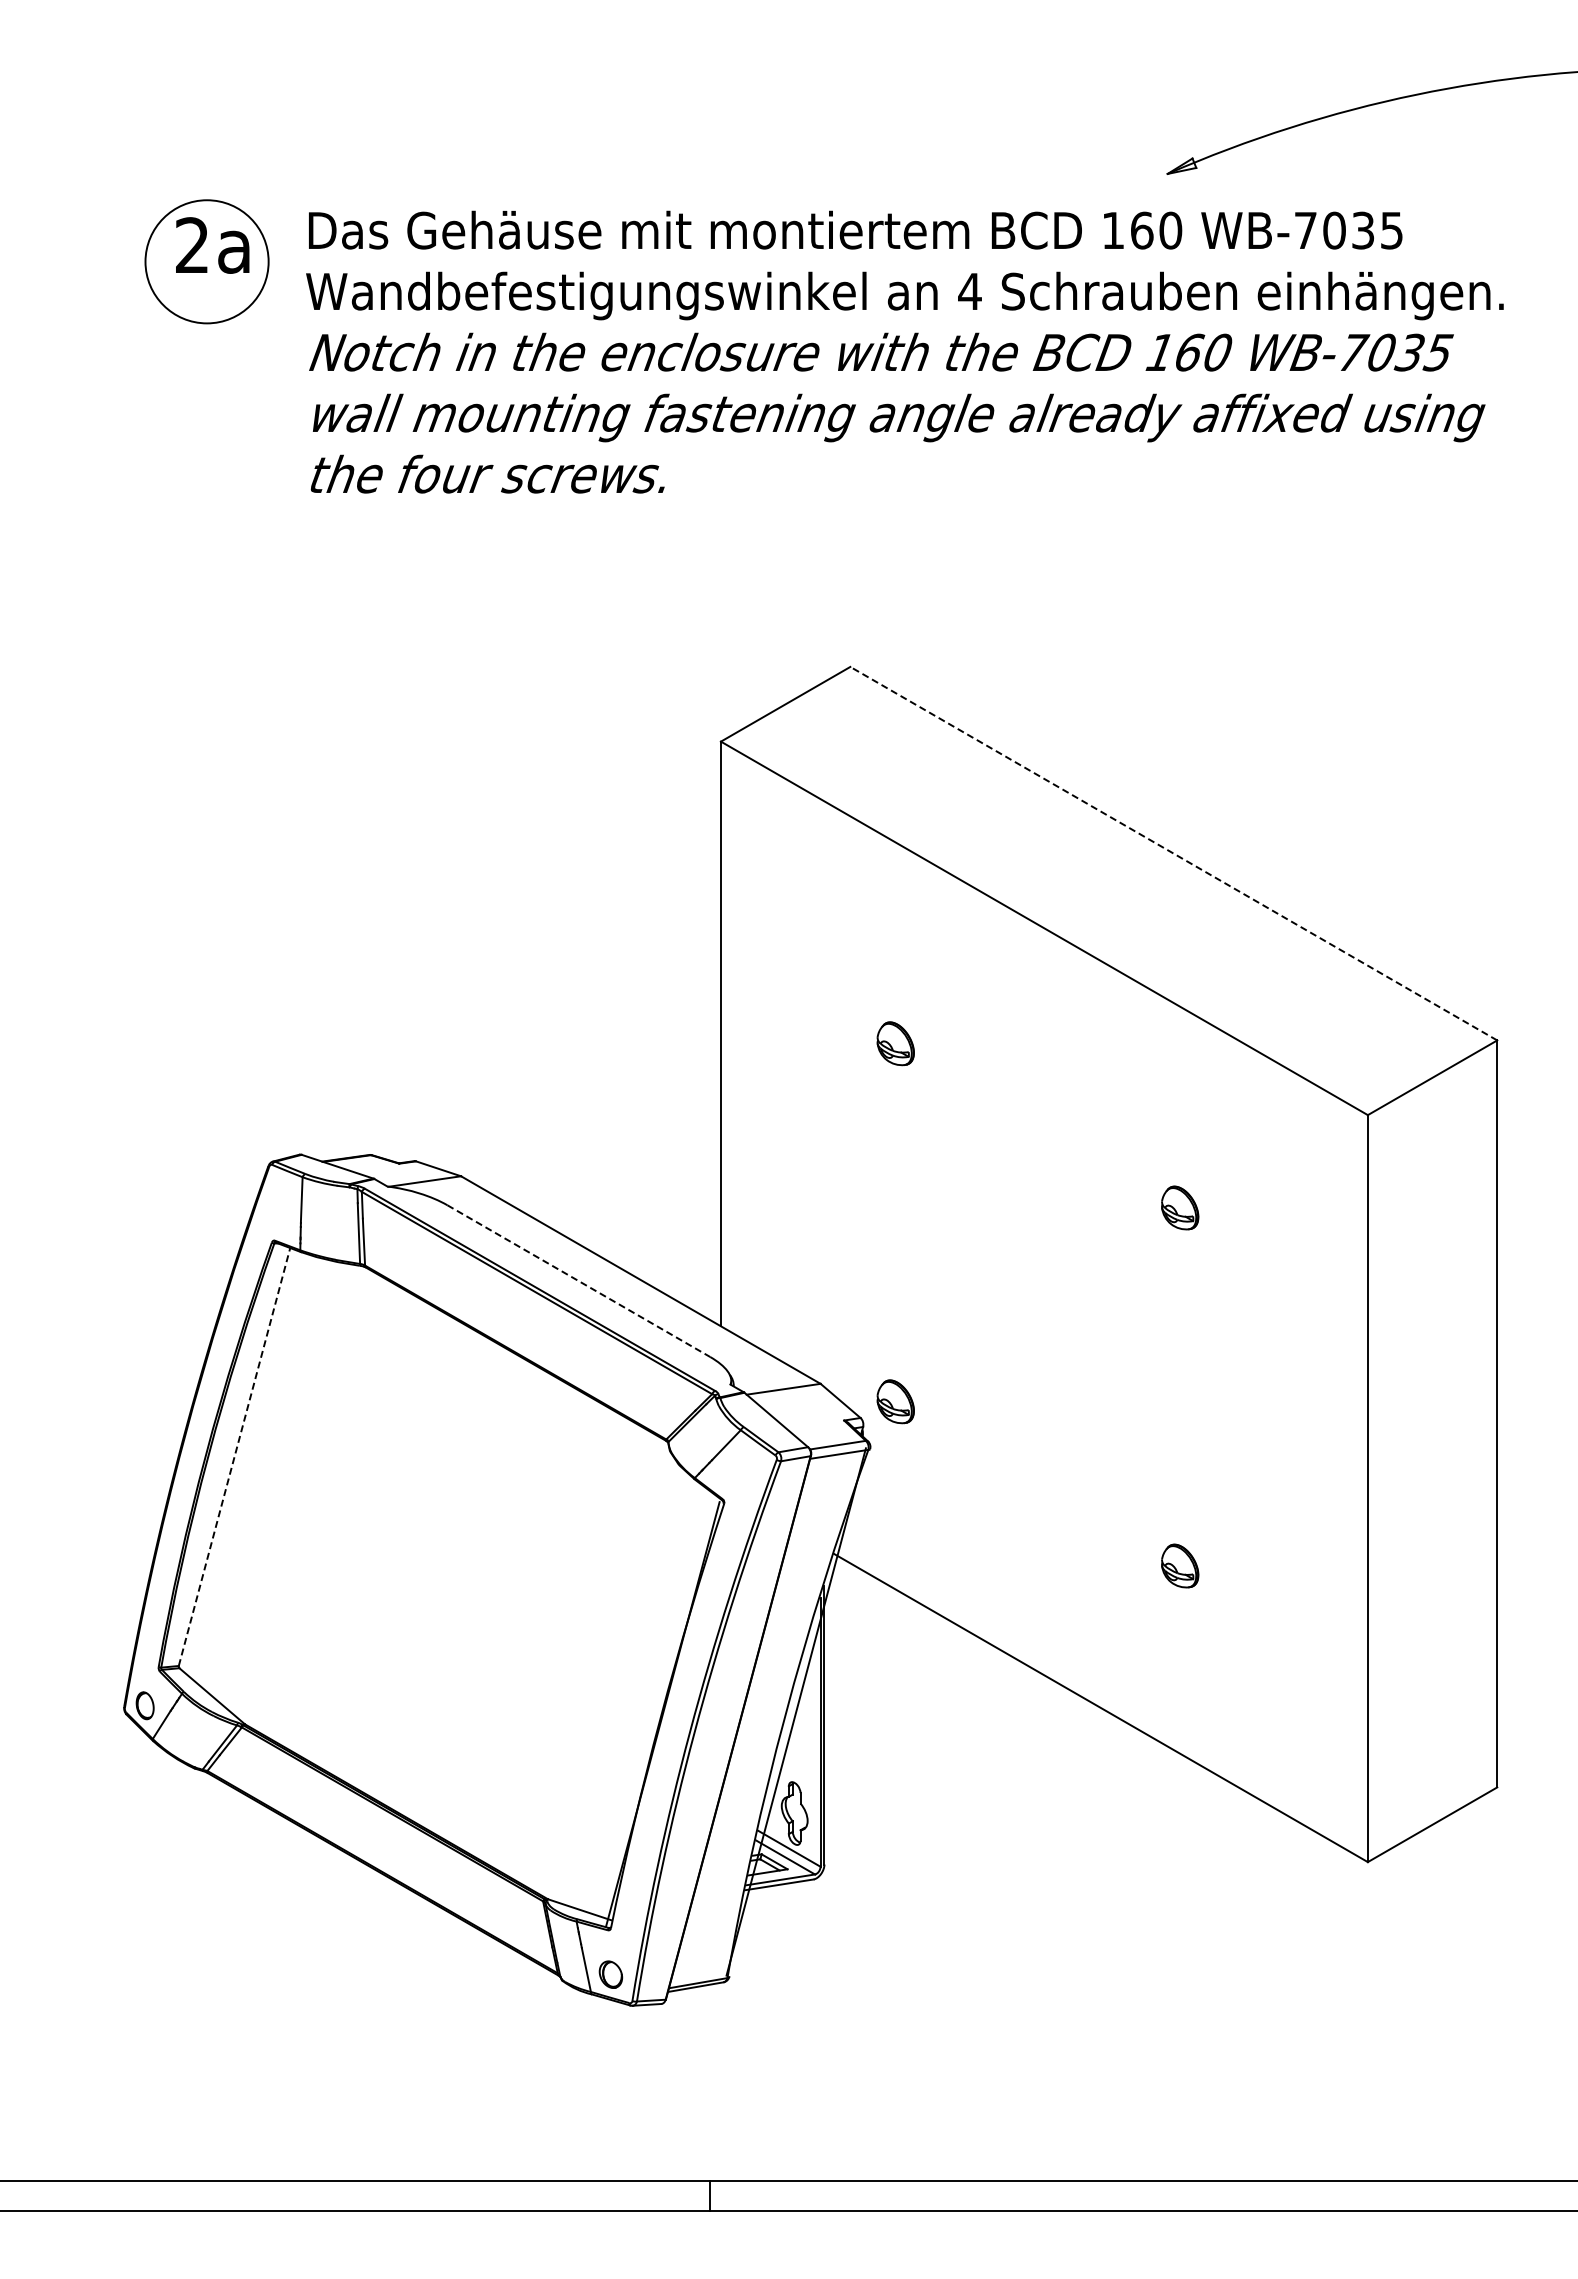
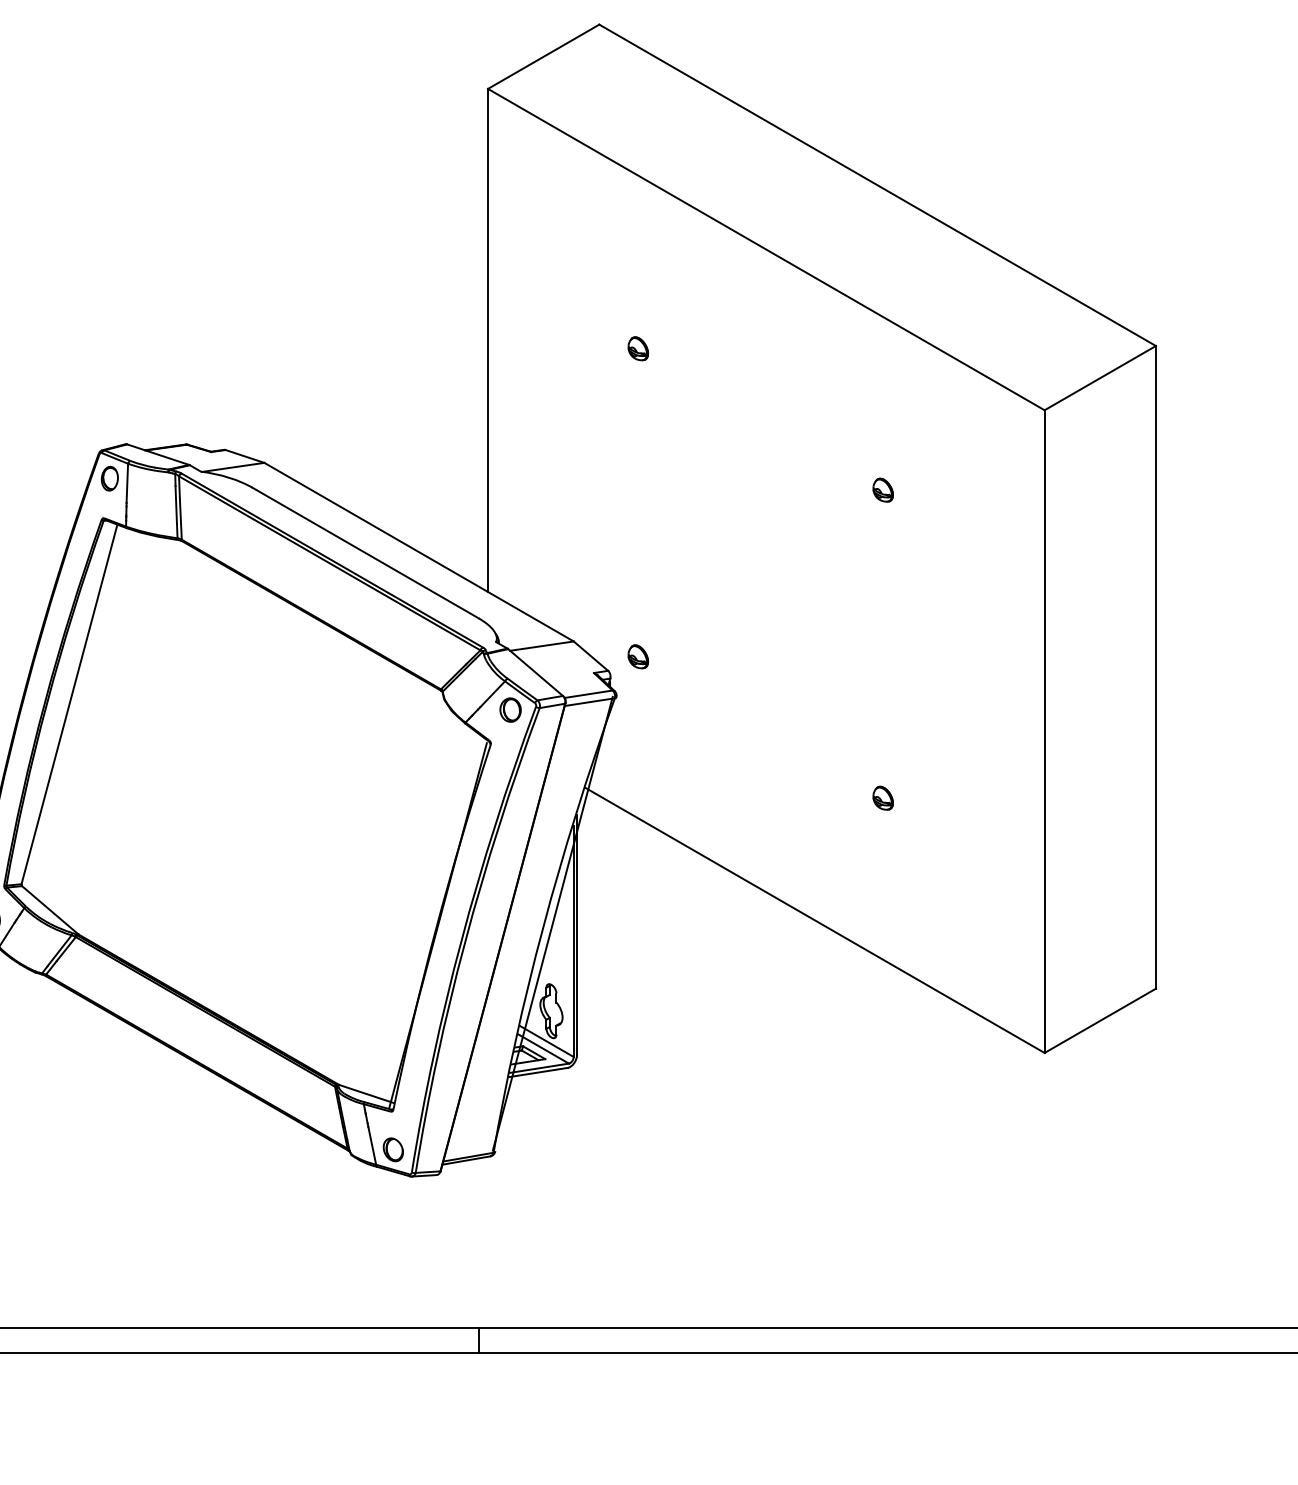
line: (1173, 853) -> (877, 185), dashed -> solid
part: (895, 1043) -> (638, 348), size x0.62
part: (281, 1194) -> (109, 478), added
part: (1180, 1207) -> (883, 489), size x0.62
line: (578, 1281) -> (365, 553), dashed -> solid
part: (895, 1401) -> (638, 656), size x0.62
line: (234, 1456) -> (69, 703), dashed -> solid
part: (746, 1463) -> (509, 710), added
part: (1180, 1565) -> (883, 797), size x0.62

